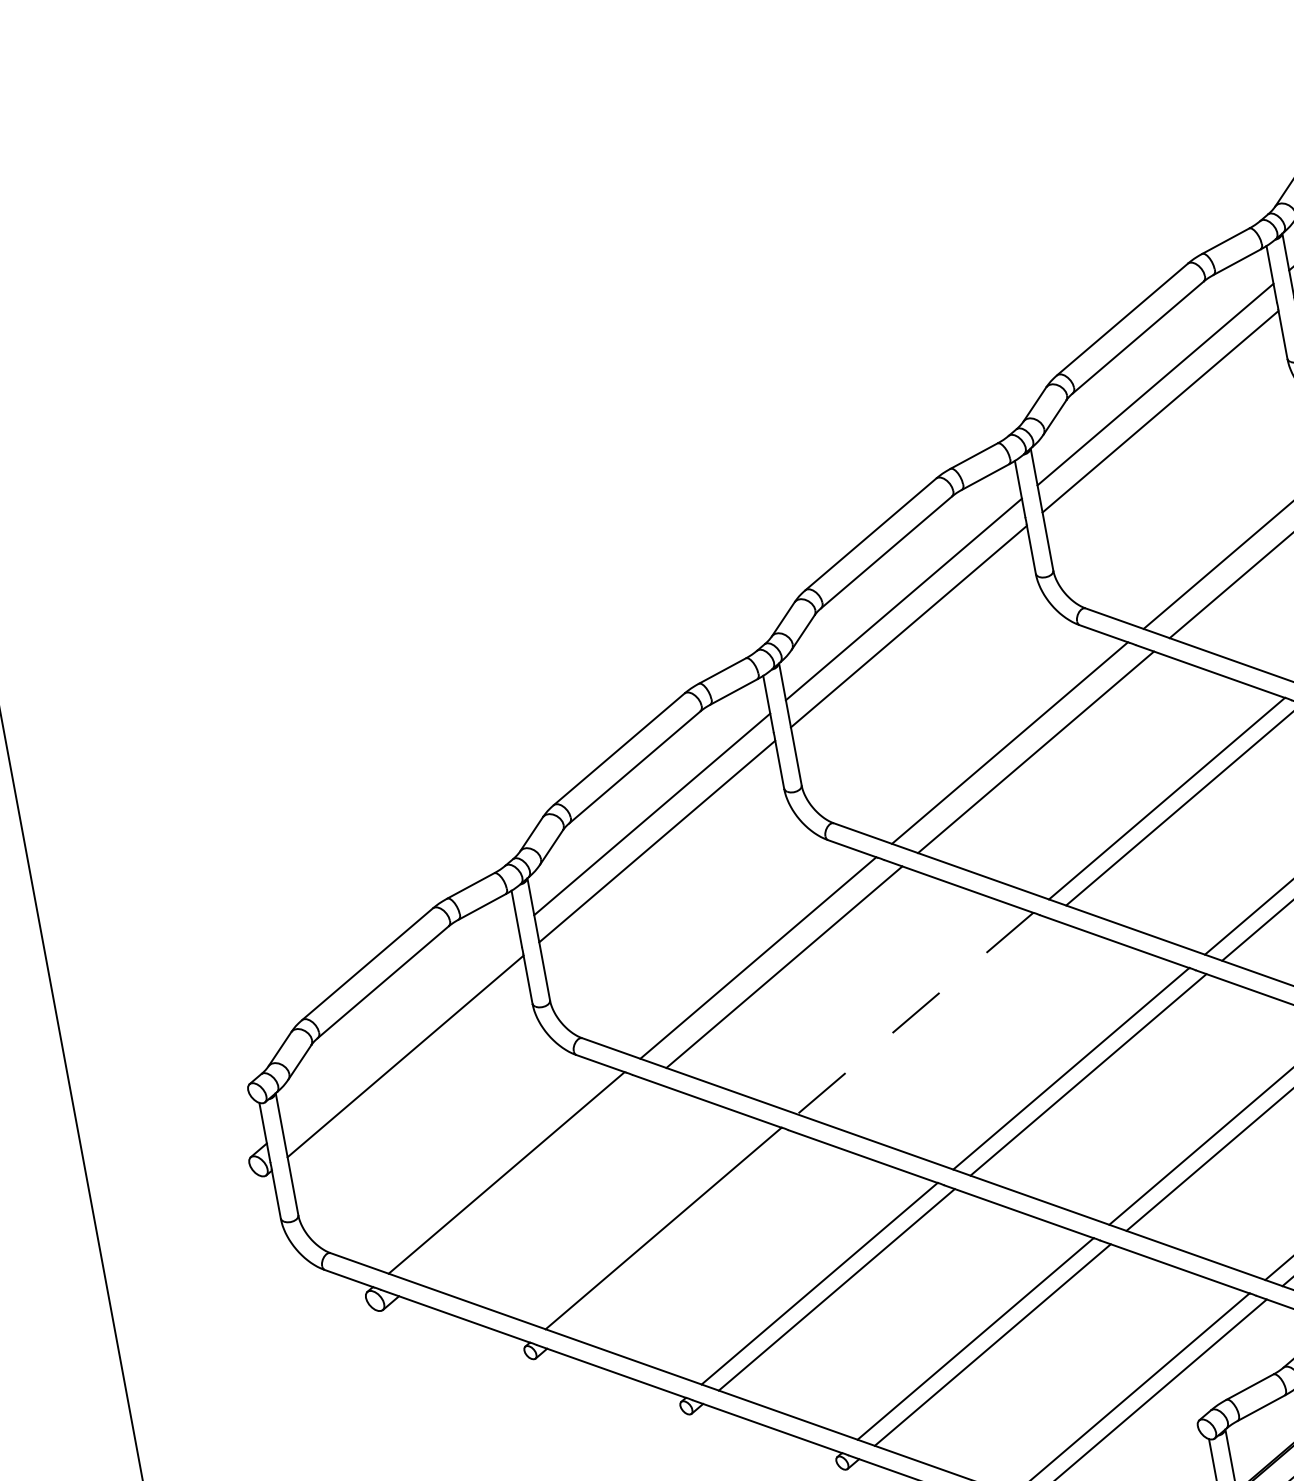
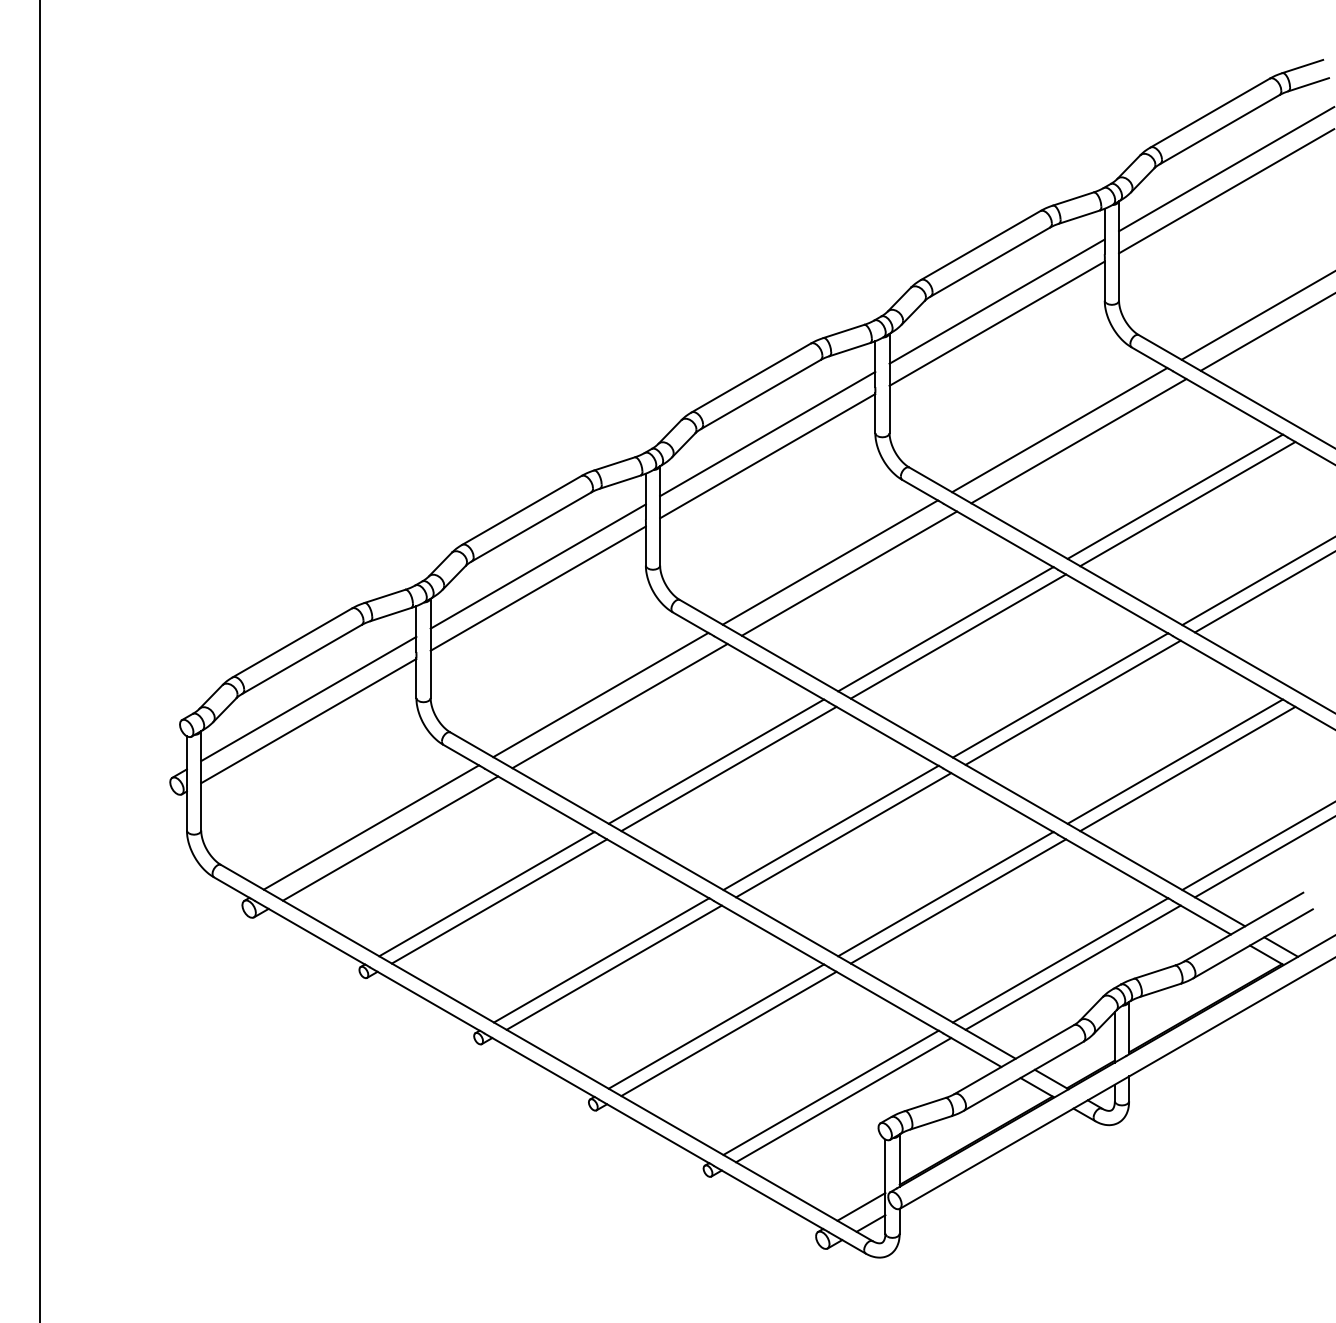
line: (914, 1013) -> (715, 761), dashed -> solid
line: (931, 1019) -> (728, 768), added
line: (400, 1028) -> (308, 698), added
line: (532, 1182) -> (390, 838), added
line: (680, 1234) -> (499, 901), added

